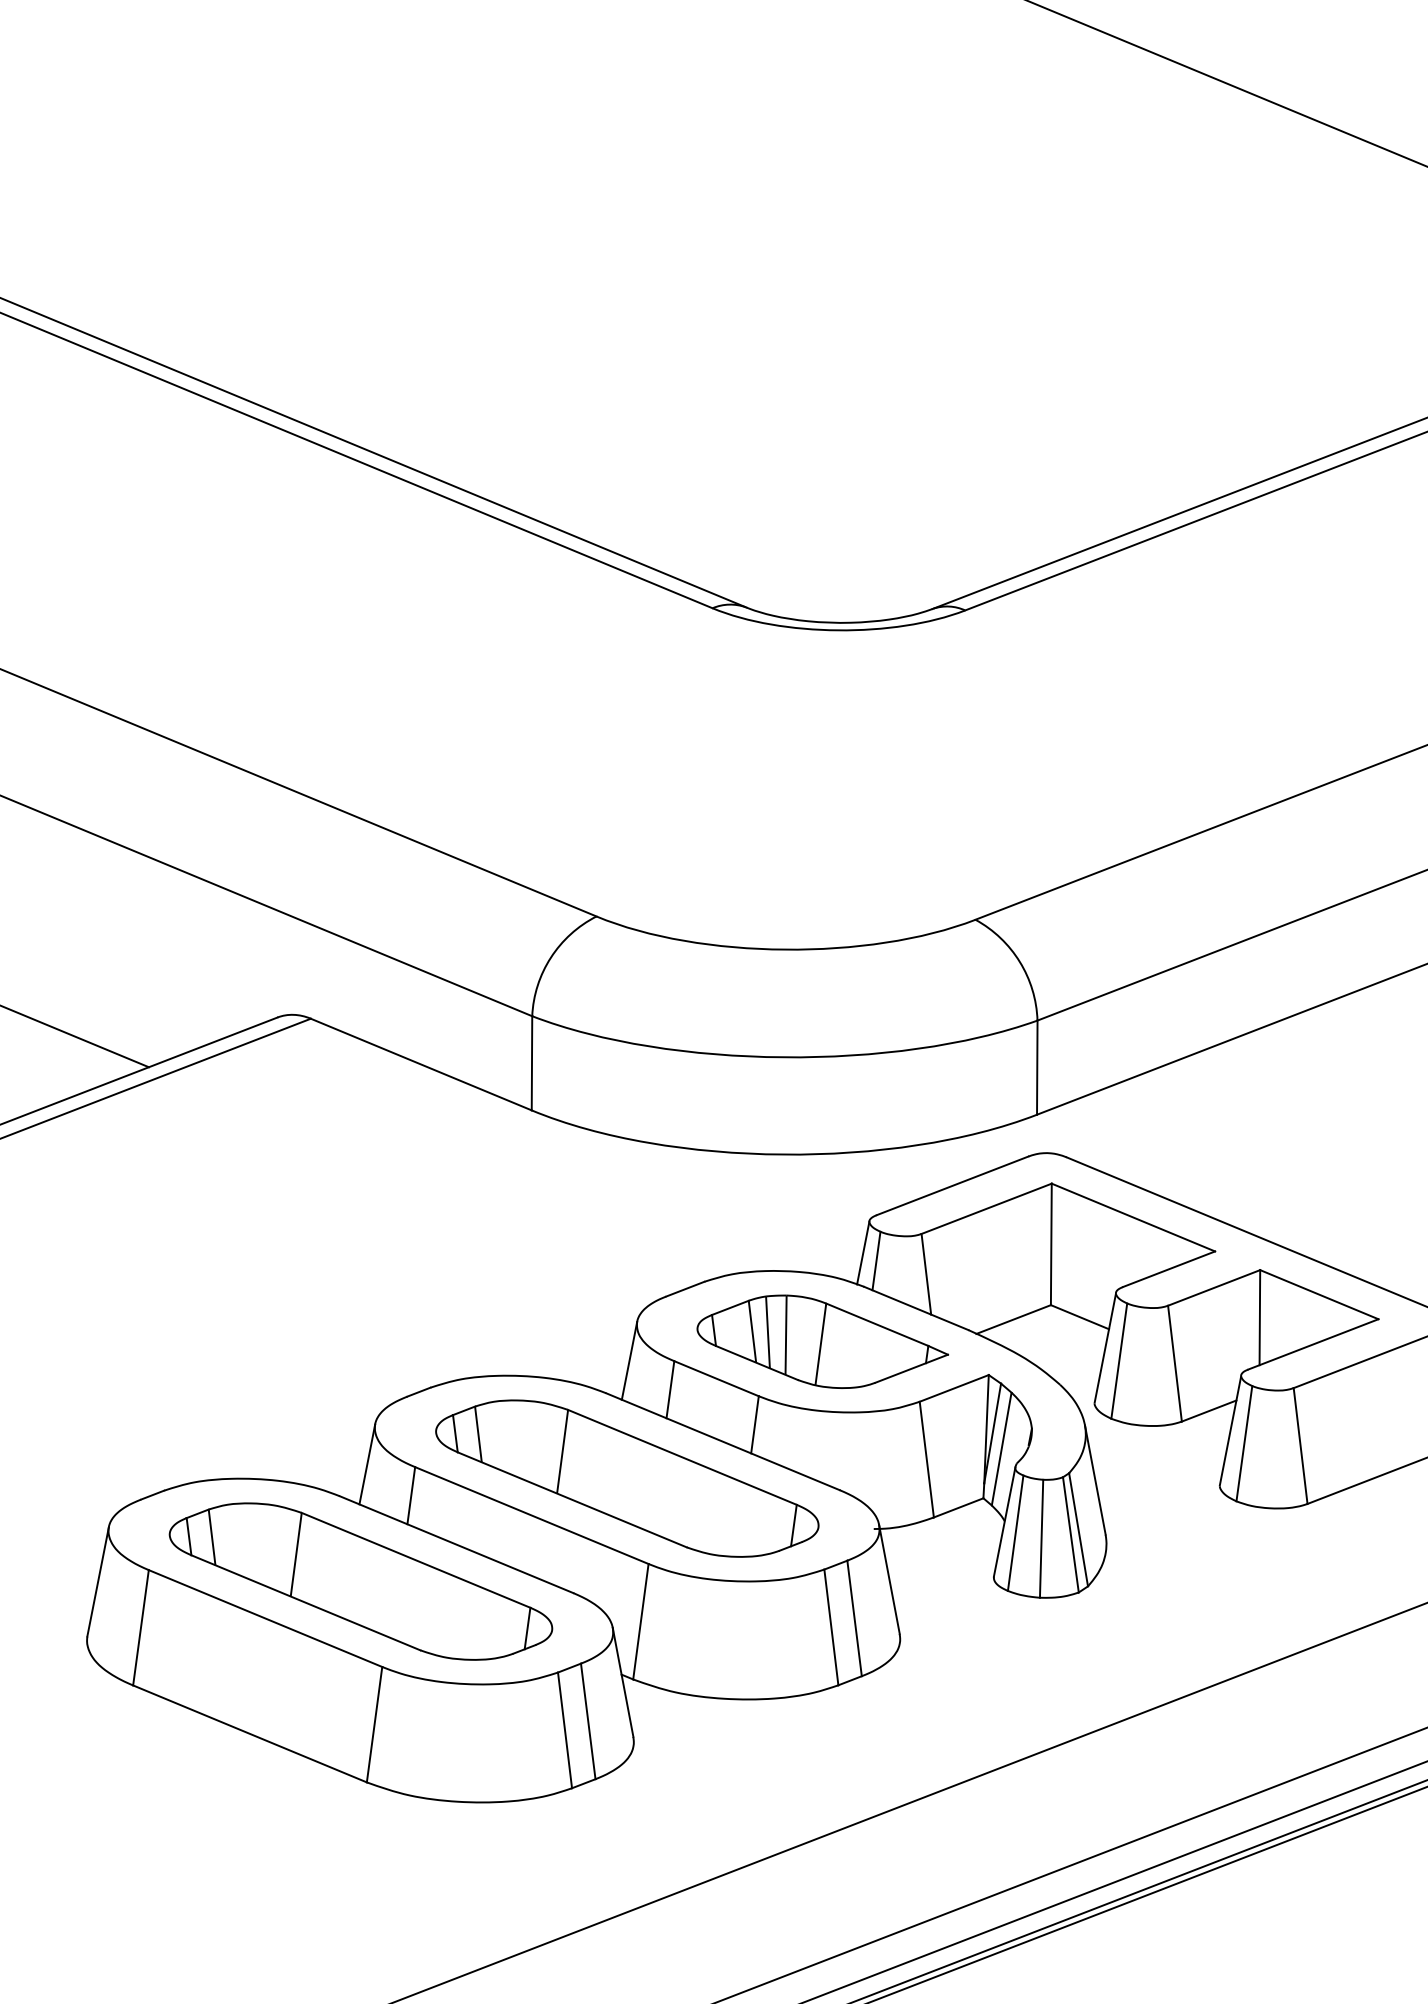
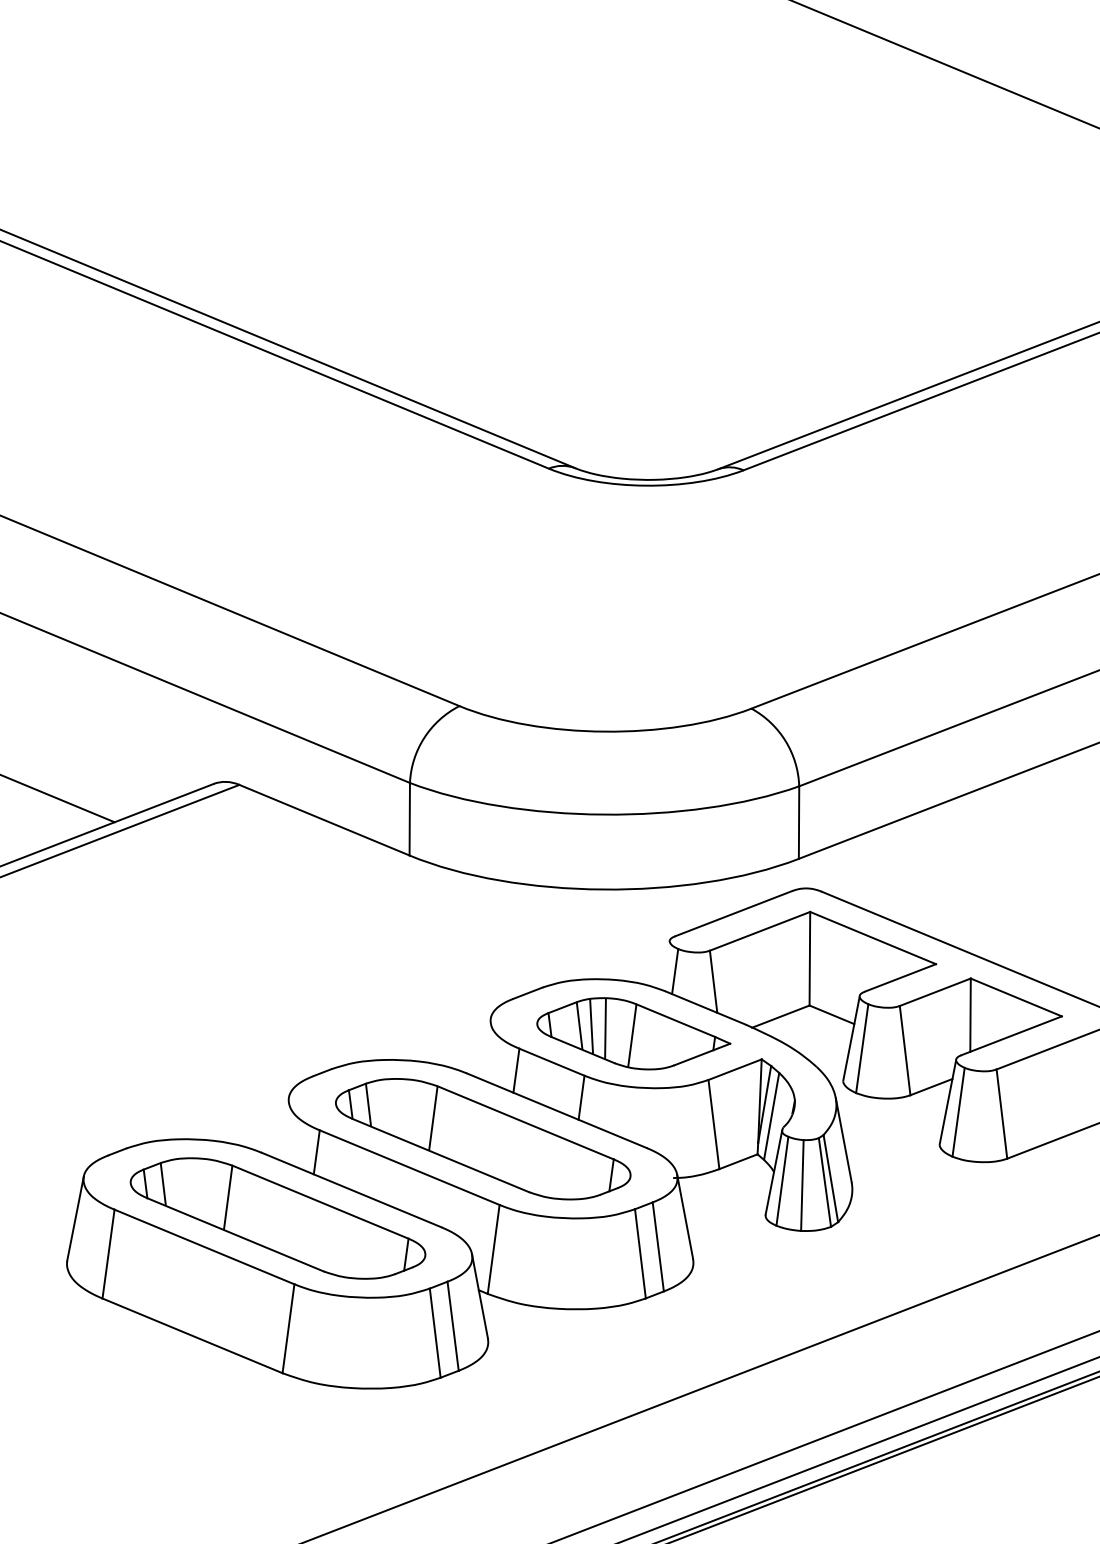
line: (863, 1252) -> (665, 964), removed
line: (629, 1360) -> (484, 1048), removed
line: (367, 1464) -> (283, 1128), removed

